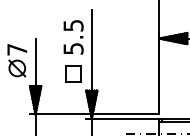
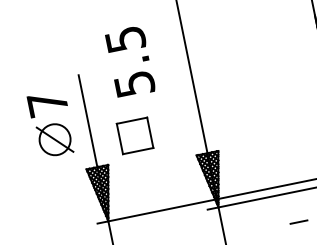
text: (73, 37) -> (130, 62), moved
part: (73, 73) -> (134, 135), moved

